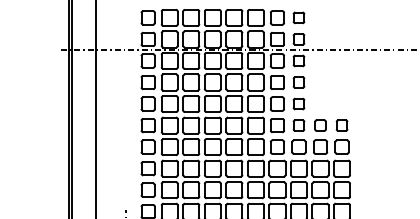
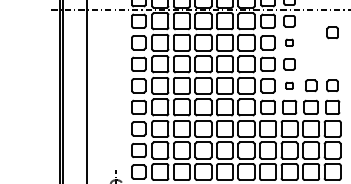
part: (341, 72) -> (332, 32), added
part: (298, 82) -> (289, 42), size x0.6
part: (298, 125) -> (289, 85), size x0.6

